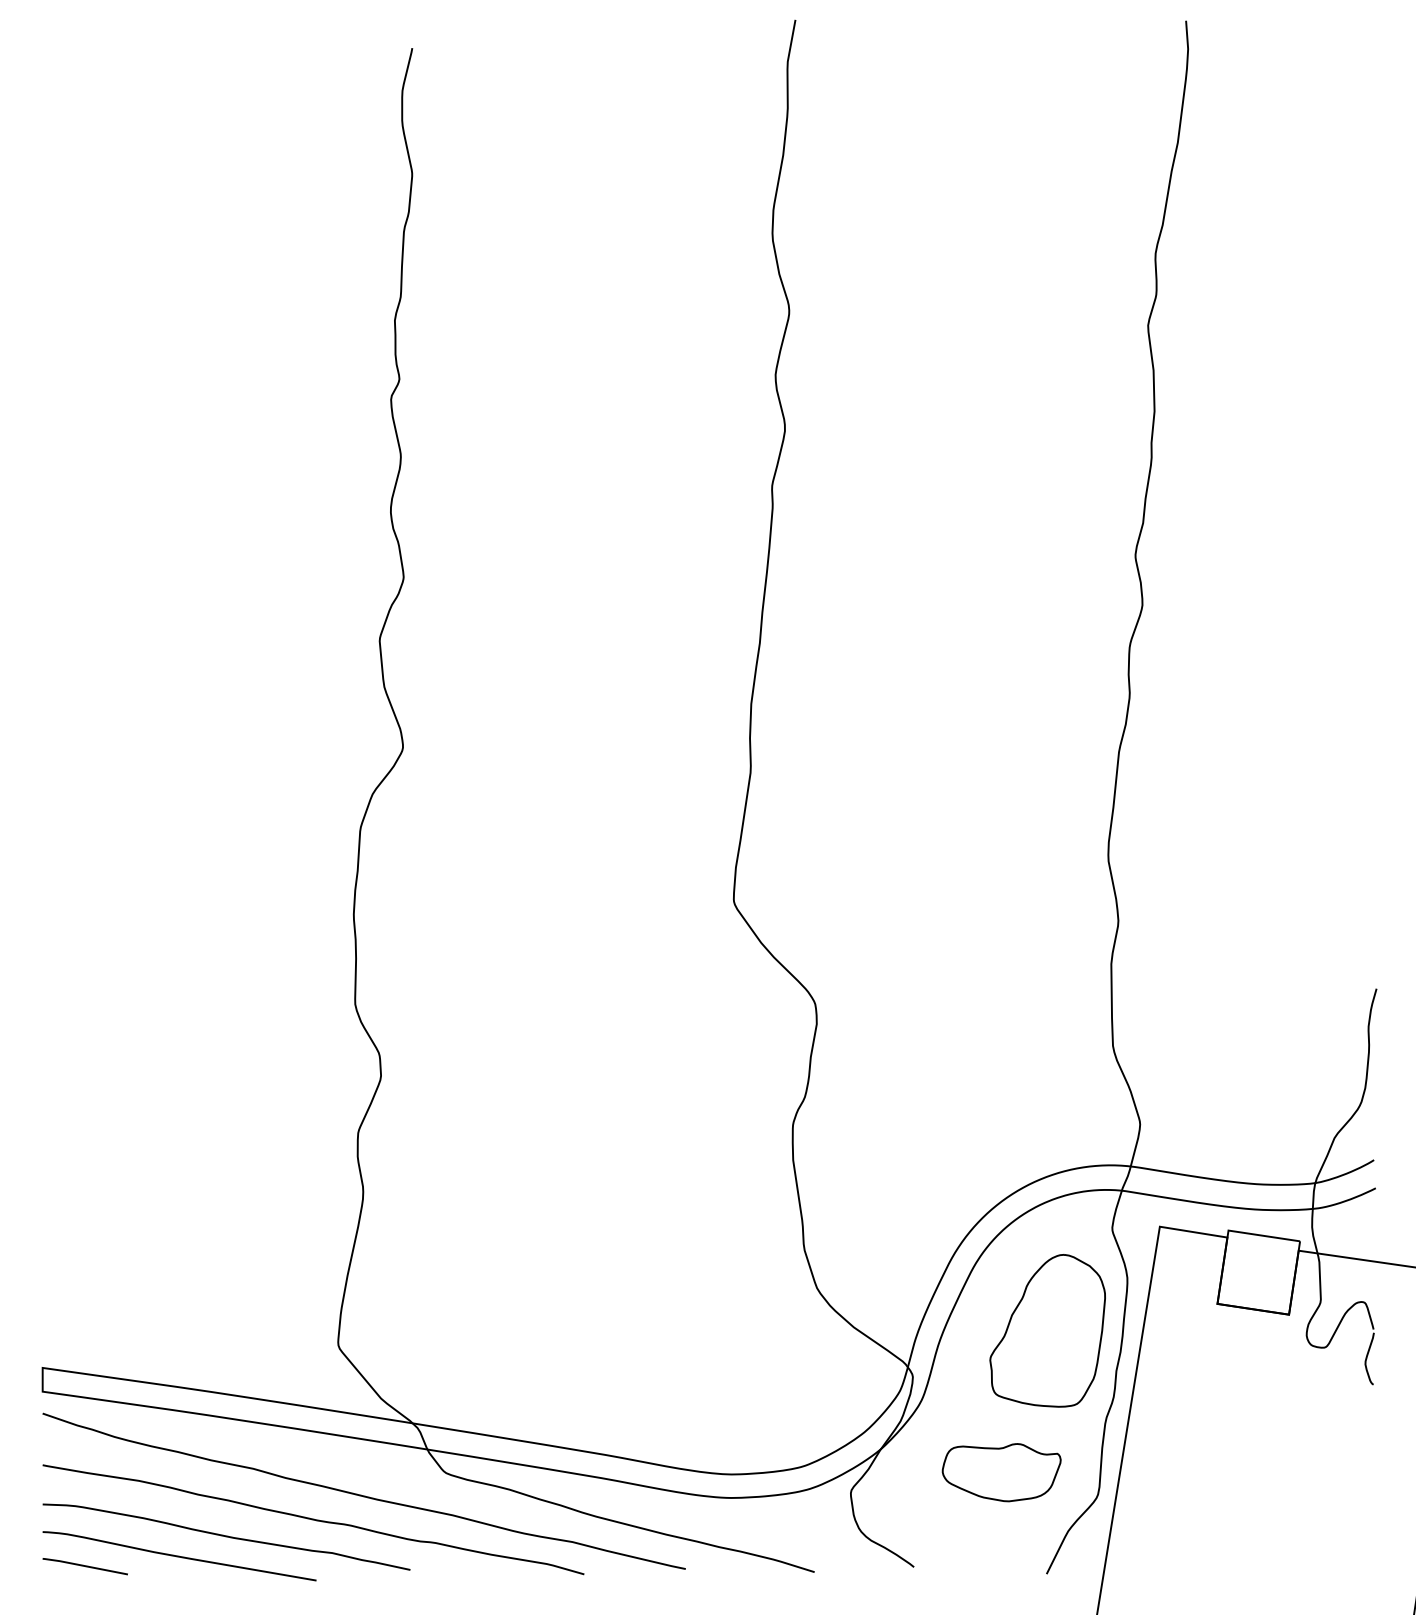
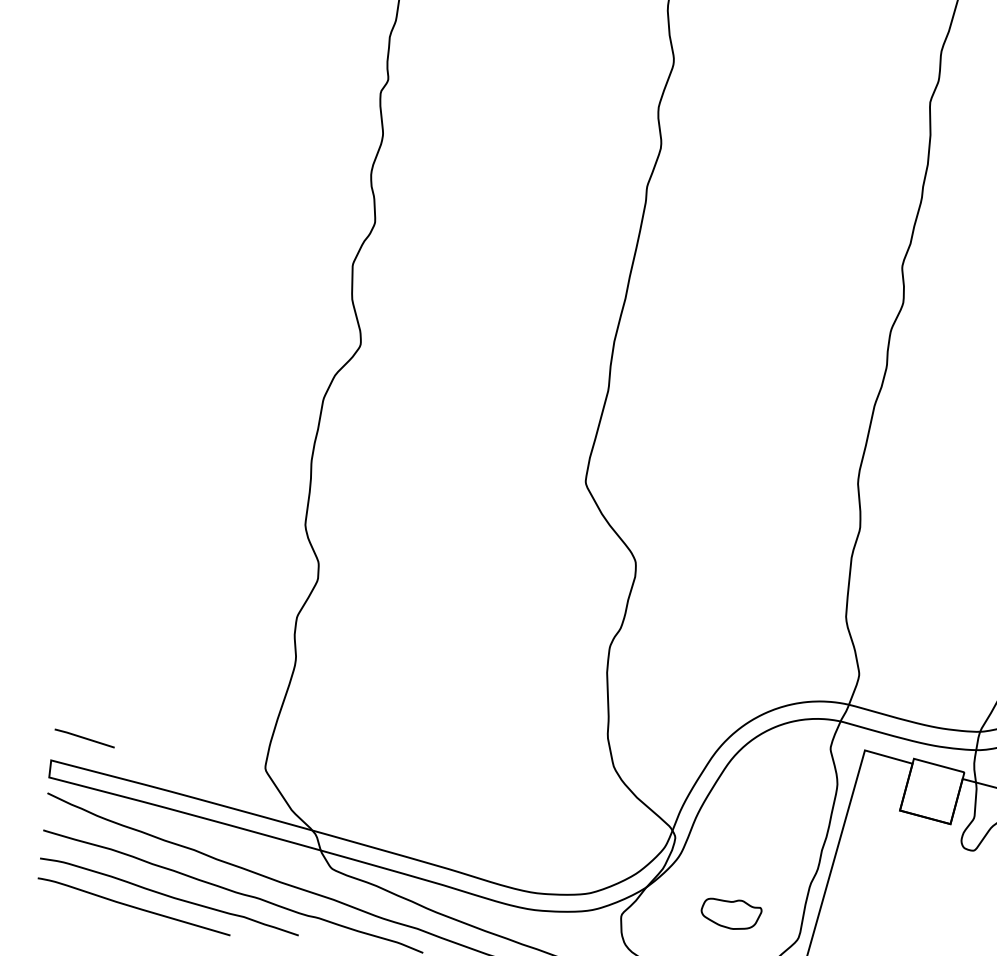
part: (1047, 1330) -> (775, 815), removed
part: (1001, 1472) -> (731, 913), size x0.7
line: (84, 1566) -> (84, 738), moved

